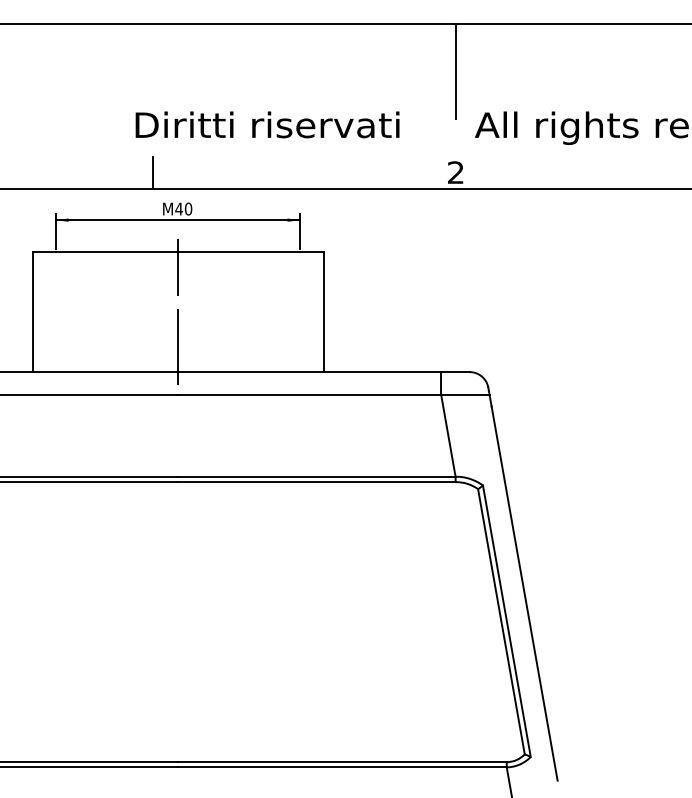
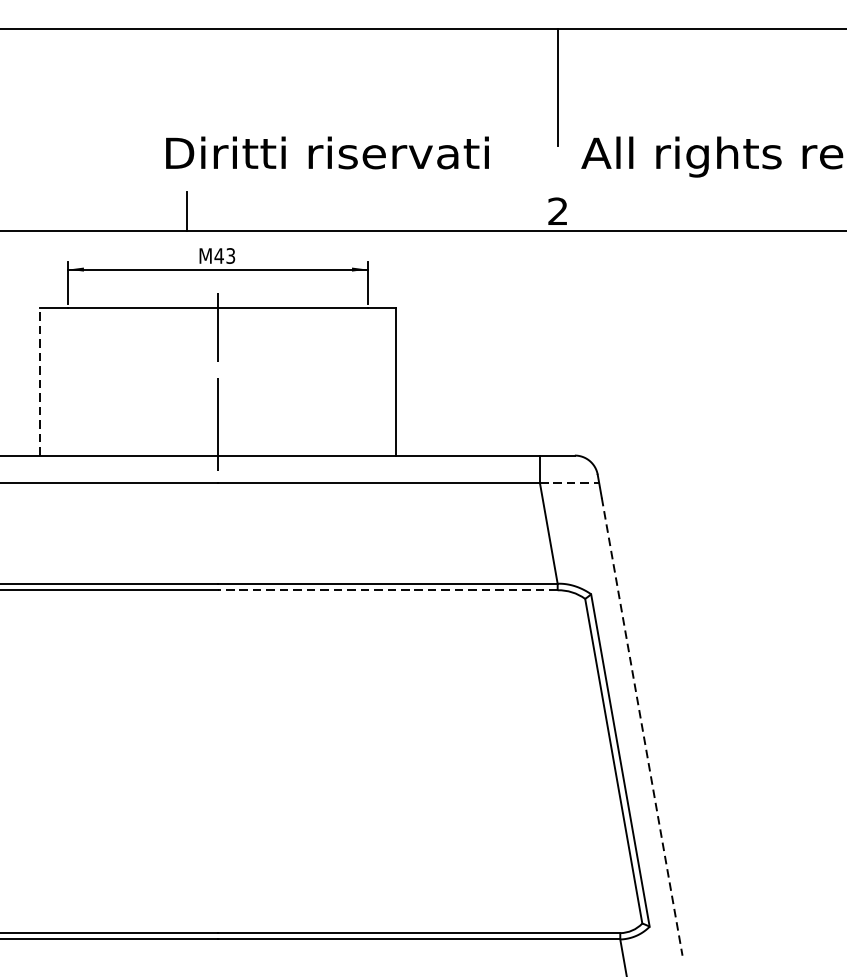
text: (188, 208) -> (230, 255), M40 -> M43
line: (32, 311) -> (39, 381), solid -> dashed
line: (465, 394) -> (569, 482), solid -> dashed
line: (316, 482) -> (387, 590), solid -> dashed
line: (524, 593) -> (642, 726), solid -> dashed

